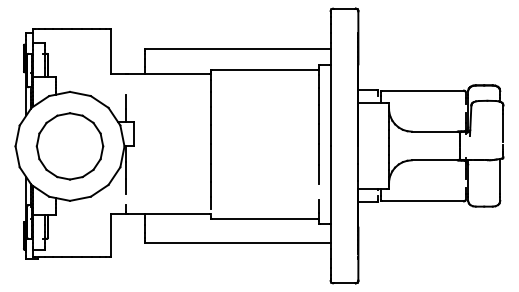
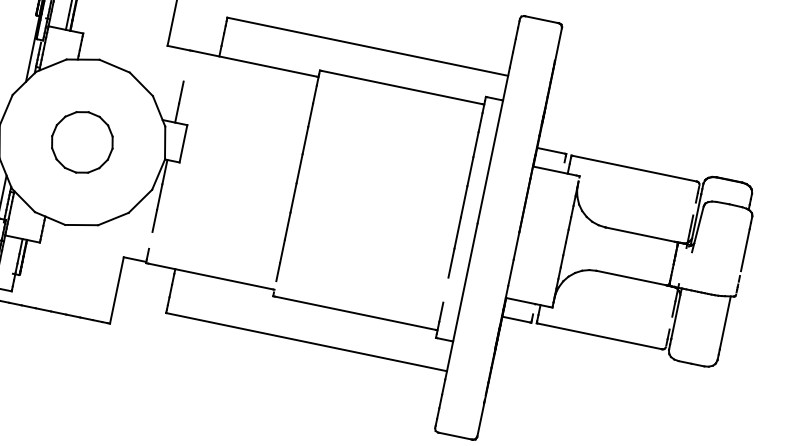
part: (69, 146) -> (81, 142), size x0.6

